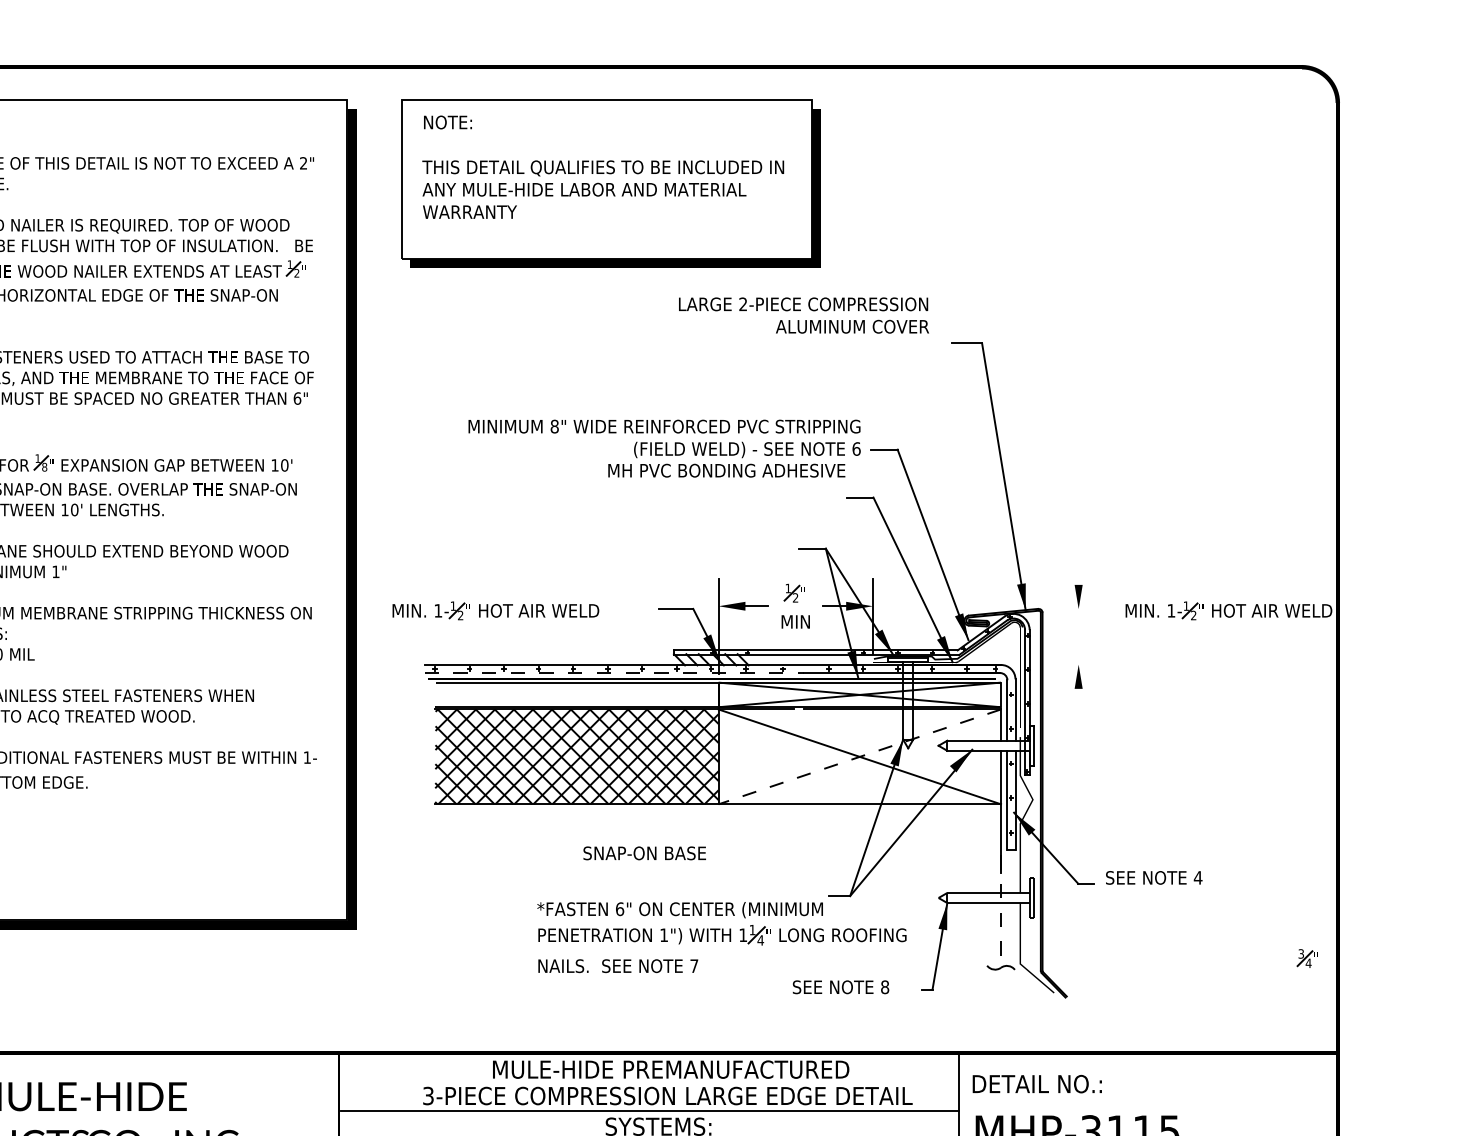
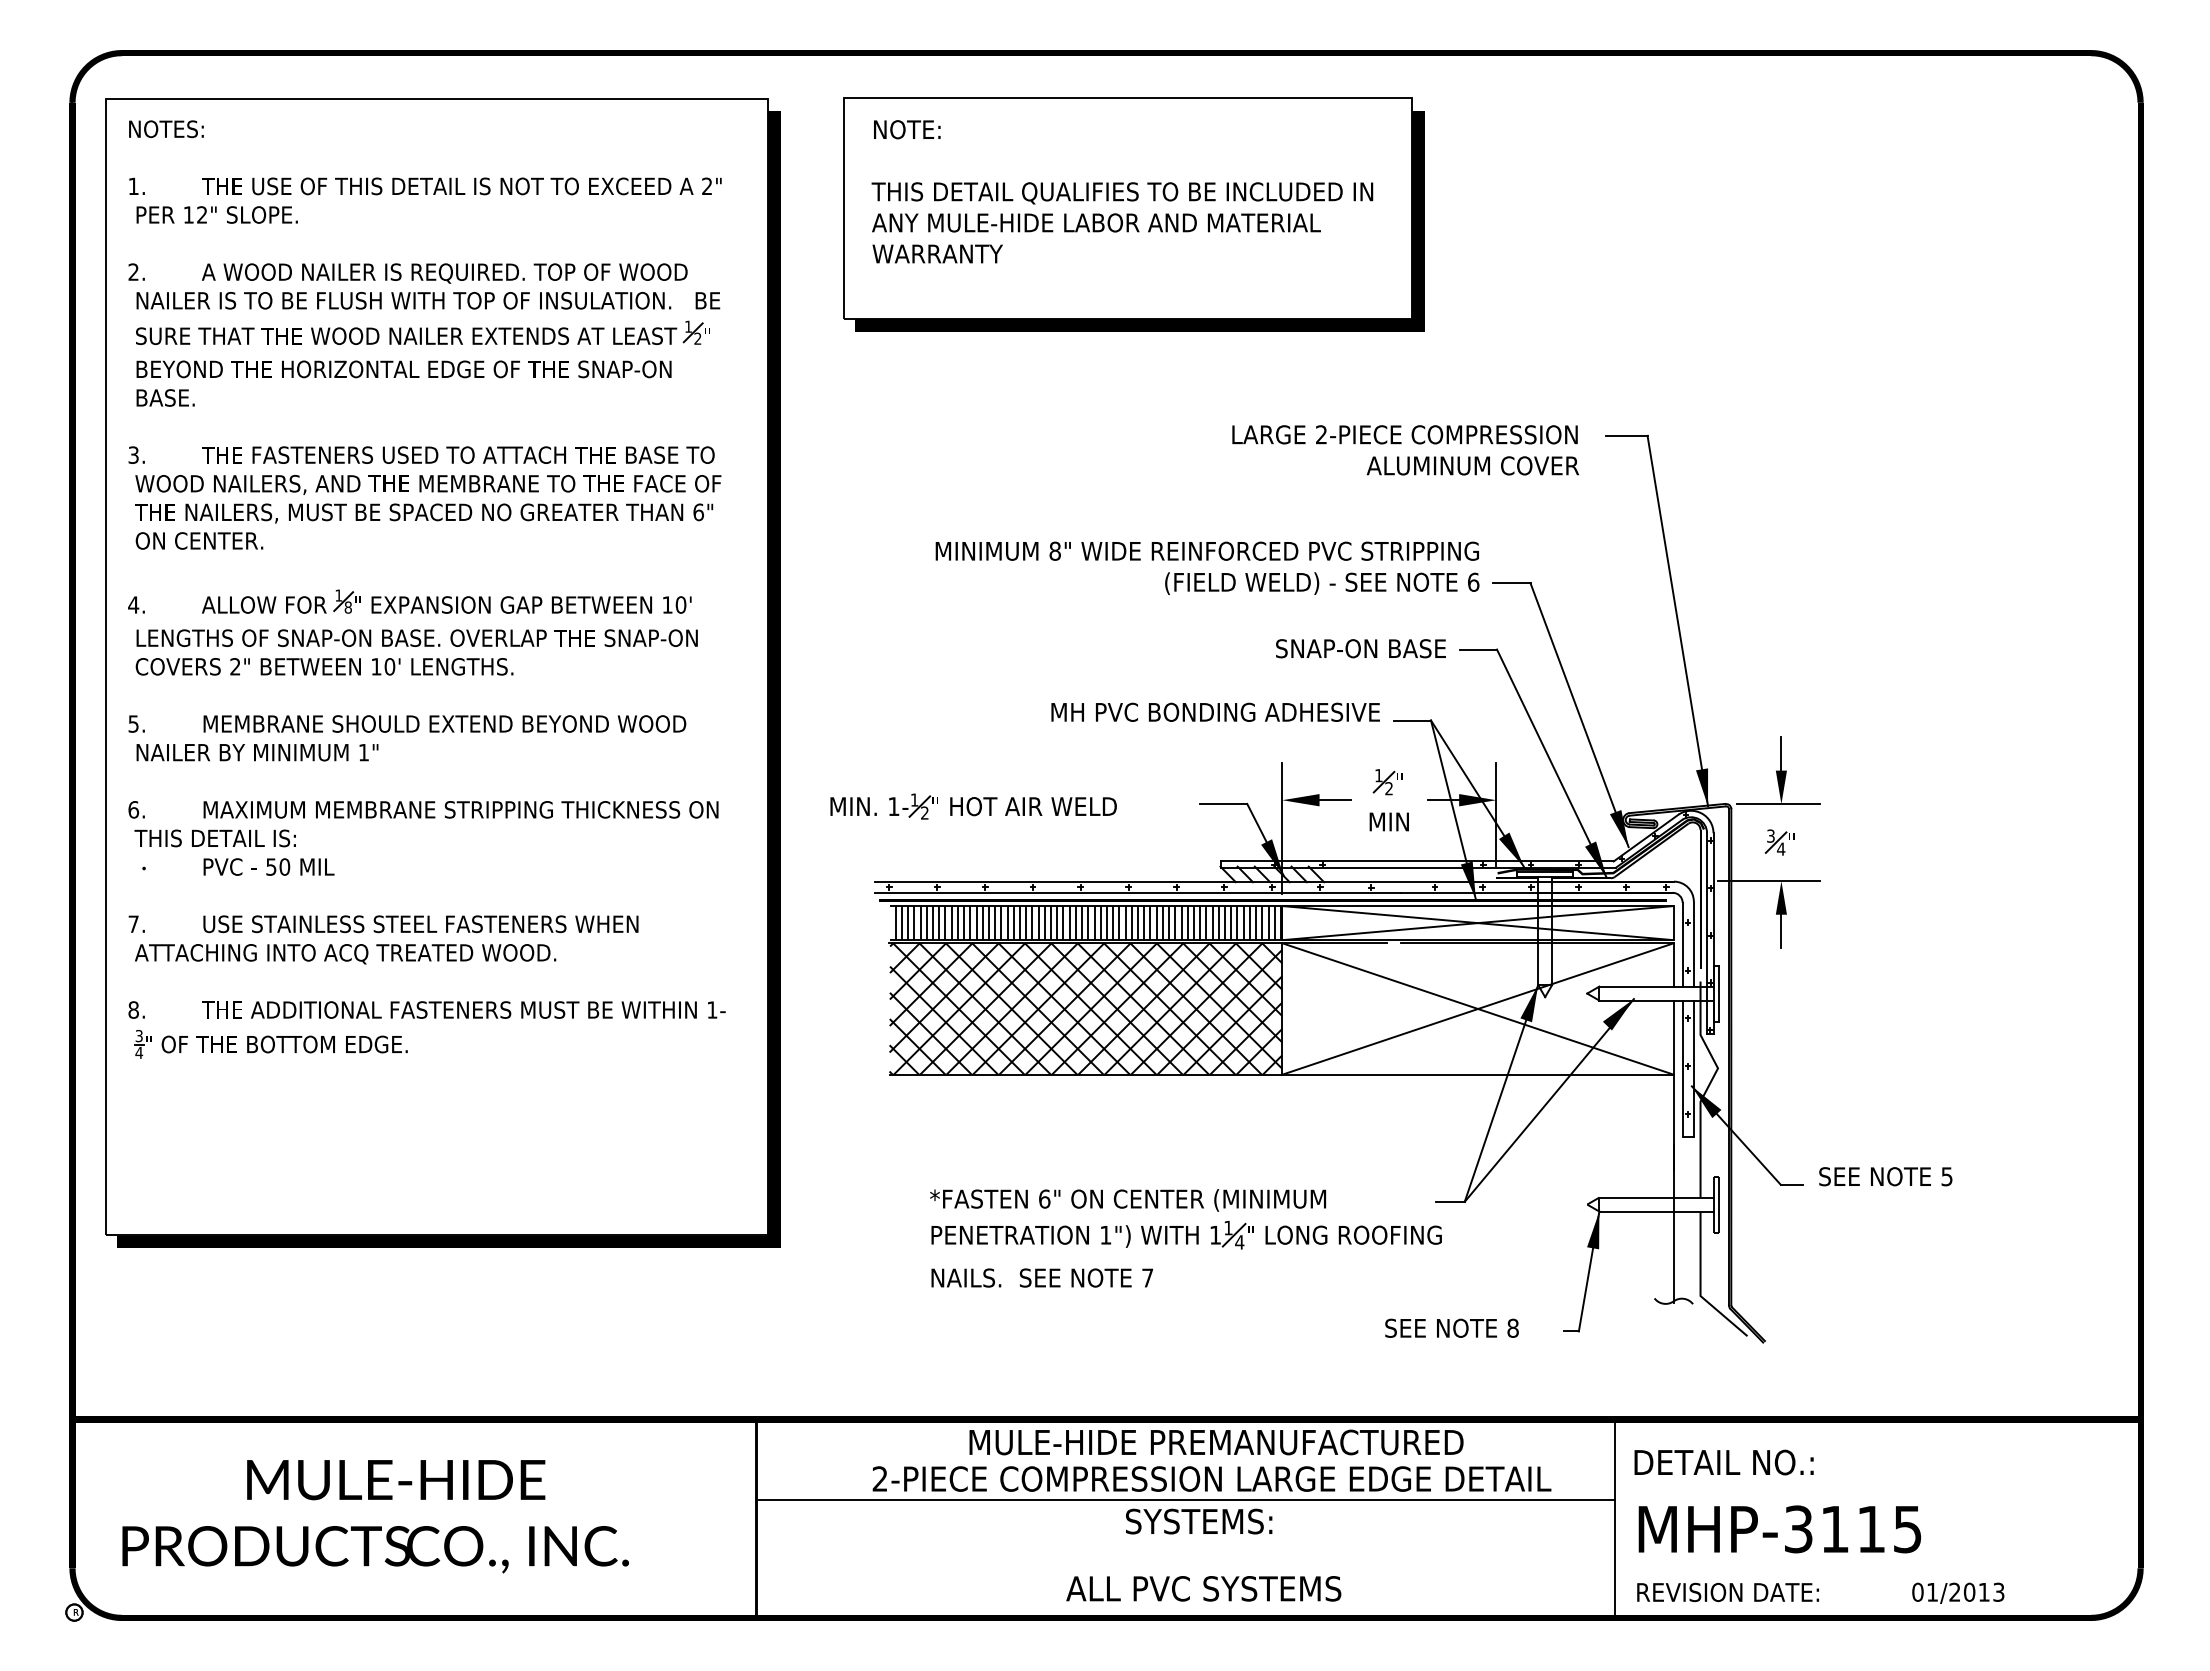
text: (803, 315) -> (1405, 450), moved
text: (726, 470) -> (1215, 711), moved
line: (1078, 572) -> (1781, 753), added
line: (1076, 609) -> (1778, 804), added
part: (1228, 610) -> (1989, 806), removed
line: (1070, 664) -> (1769, 881), added
line: (614, 672) -> (1137, 892), dashed -> solid
hatch: (578, 695) -> (1087, 923), added
line: (1078, 700) -> (1781, 931), added
line: (859, 757) -> (1477, 1009), dashed -> solid
text: (644, 853) -> (1360, 648), moved
text: (1198, 877) -> (1947, 1176), 4 -> 5
line: (1000, 912) -> (1673, 1224), dashed -> solid
part: (721, 937) -> (1185, 1238), moved
part: (1307, 958) -> (1779, 842), moved
text: (427, 1095) -> (879, 1478), 3-PIECE -> 2-PIECE

